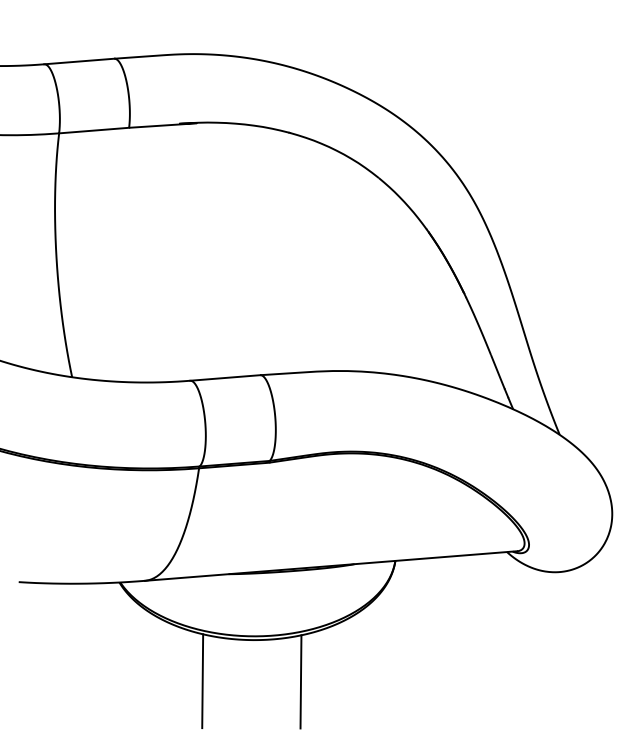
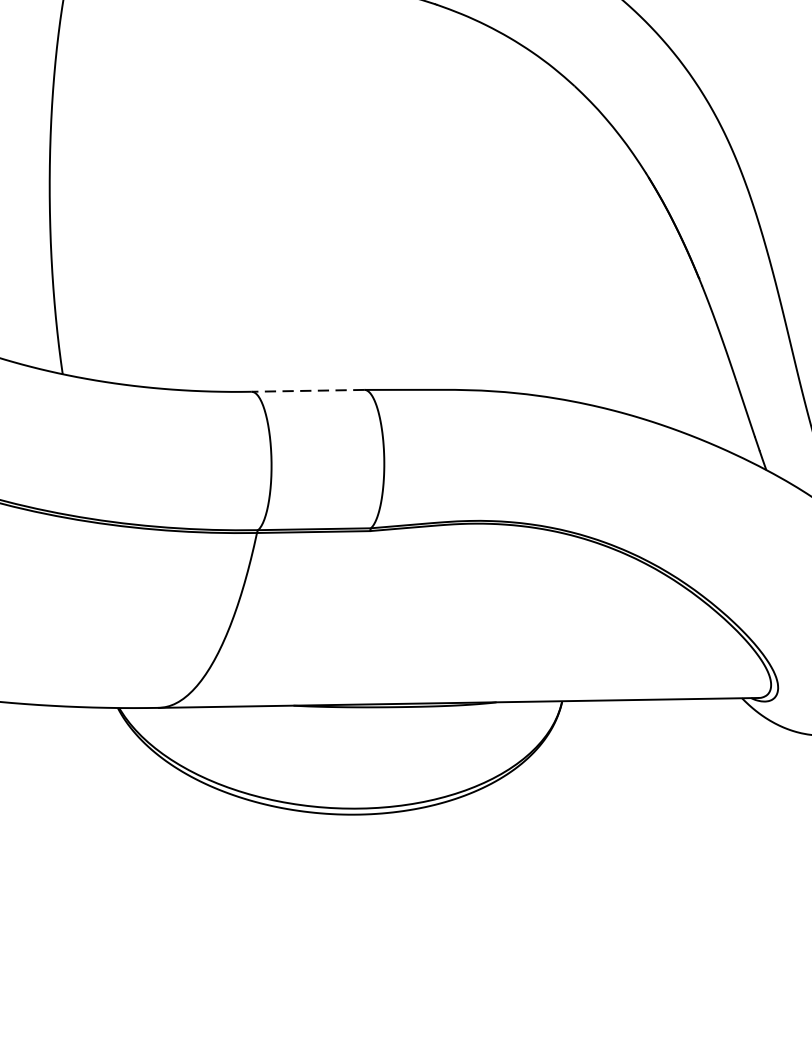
line: (224, 378) -> (306, 391), solid -> dashed
line: (202, 681) -> (240, 875), removed
line: (300, 681) -> (398, 884), removed

